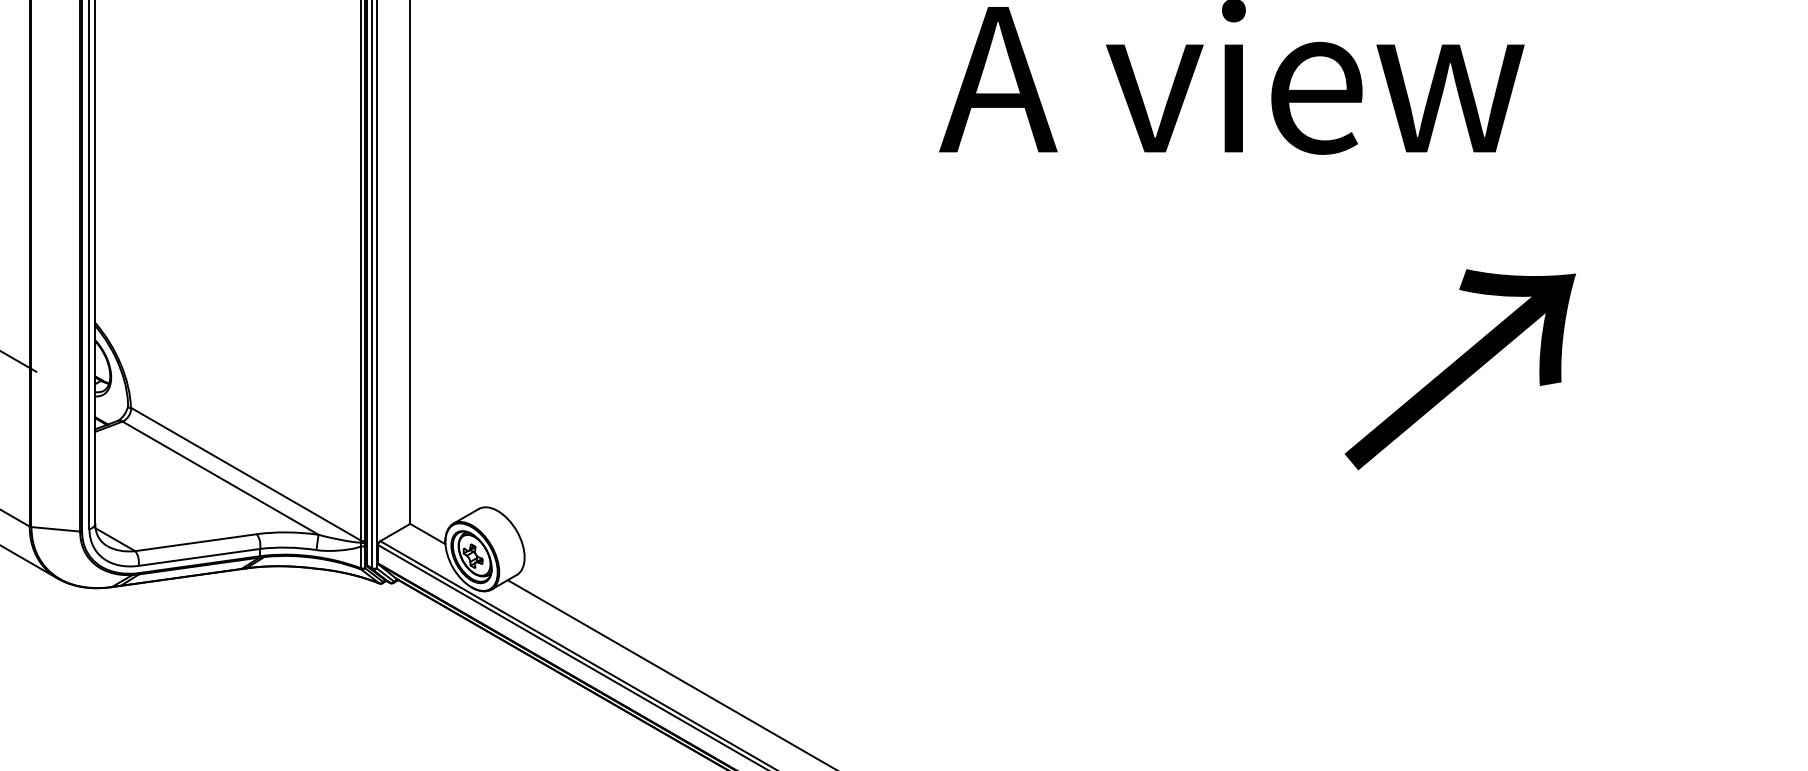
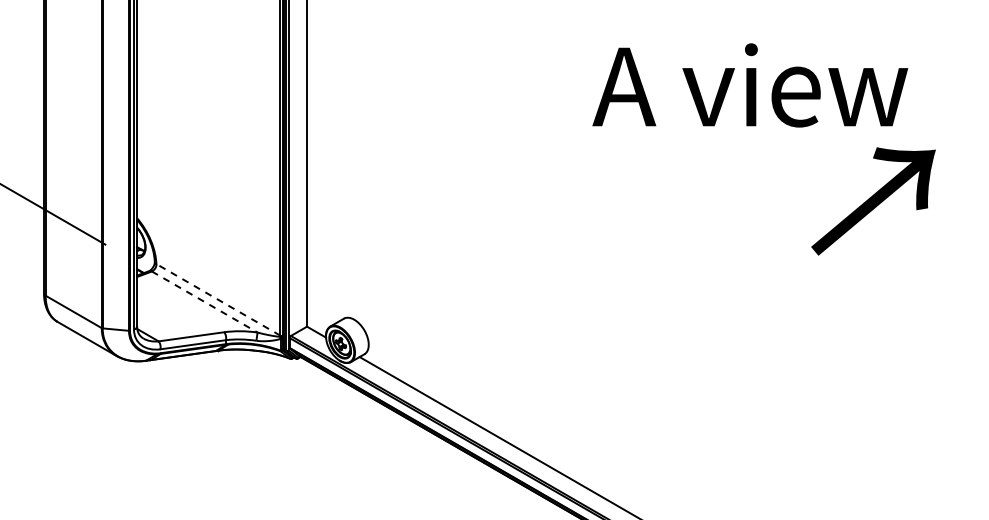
text: (1460, 369) -> (873, 201), moved
line: (246, 473) -> (218, 299), solid -> dashed
line: (222, 479) -> (205, 302), solid -> dashed

